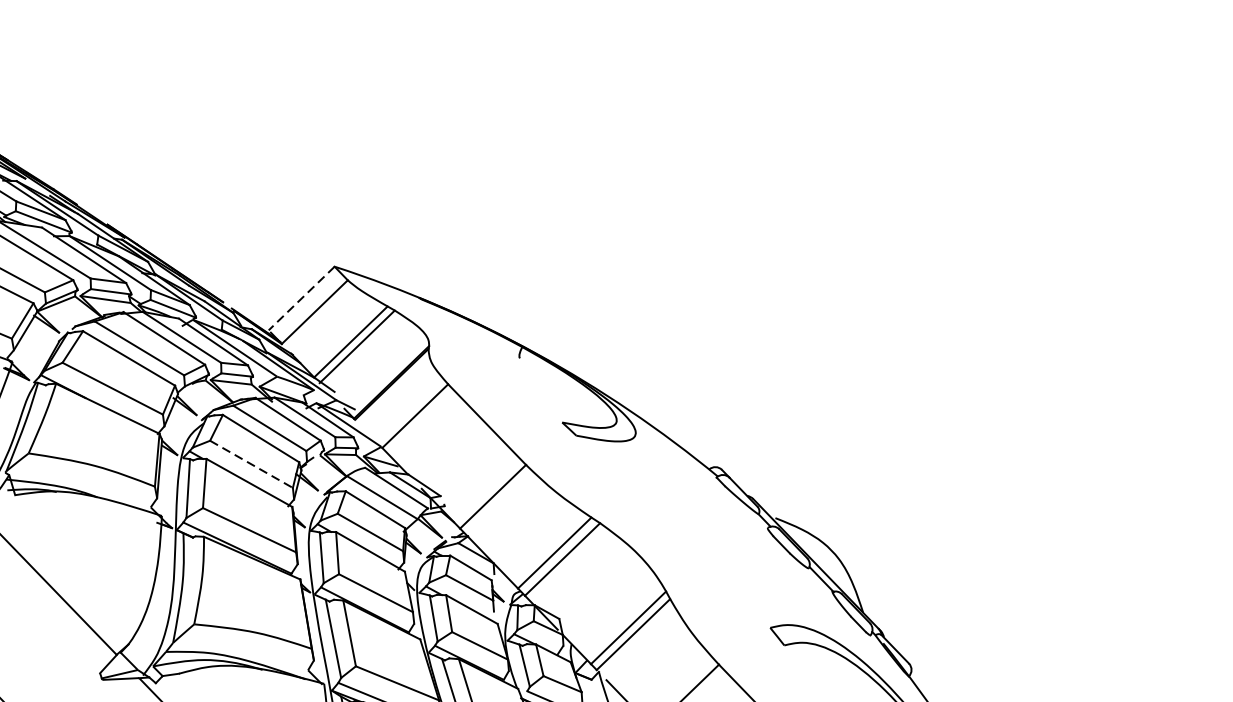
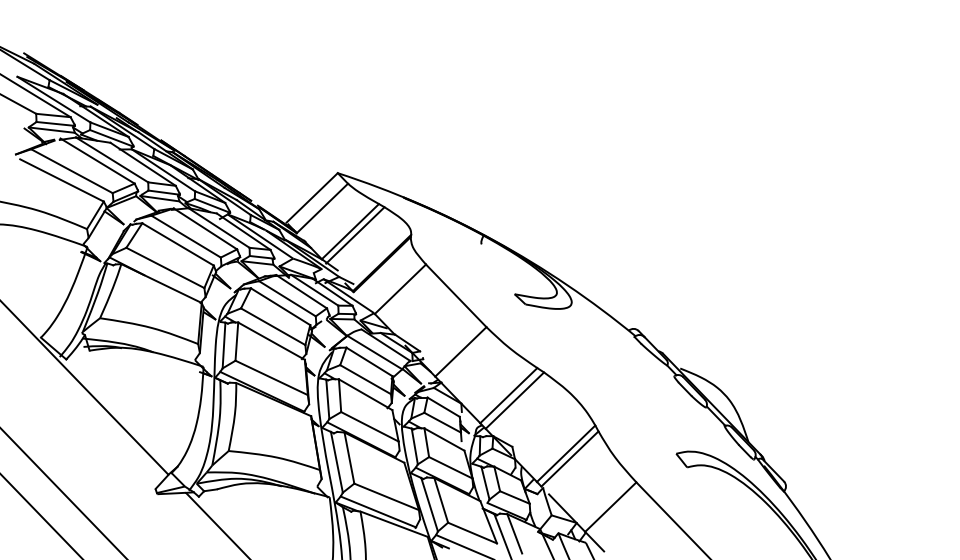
line: (302, 298) -> (312, 197), dashed -> solid
line: (251, 464) -> (273, 326), dashed -> solid

